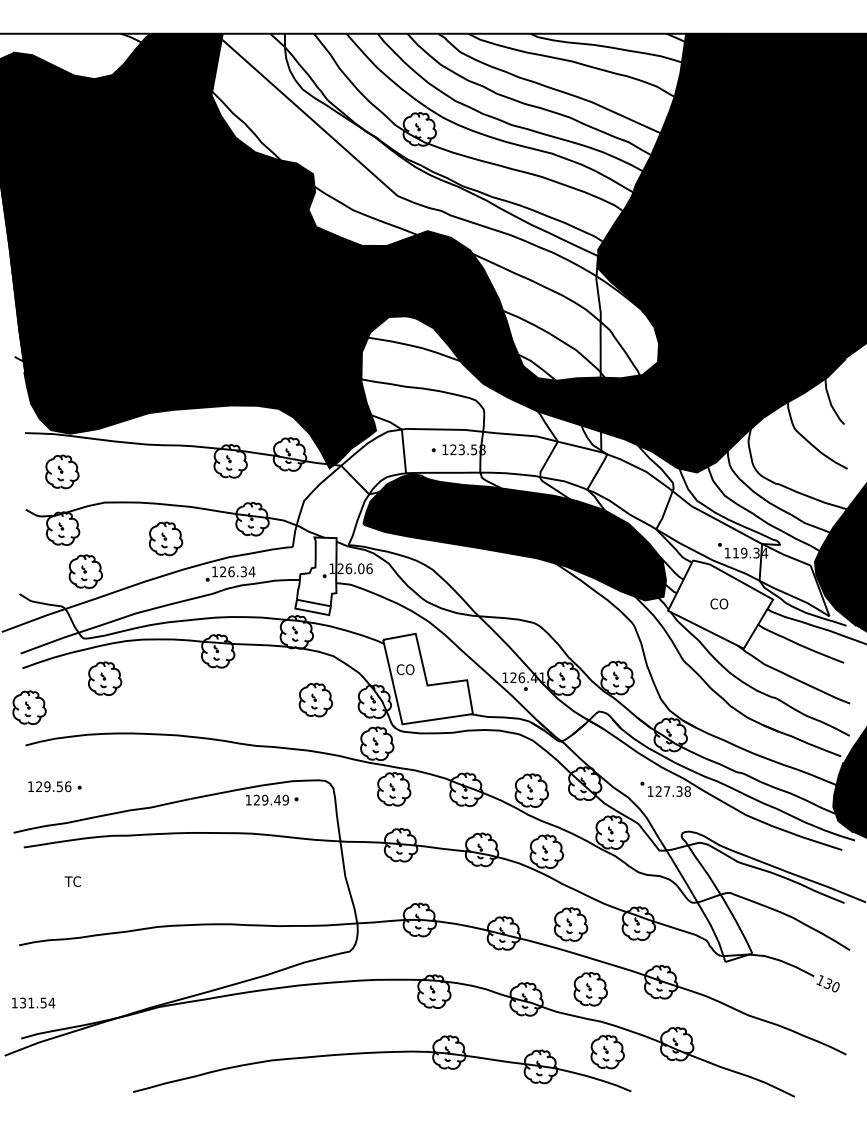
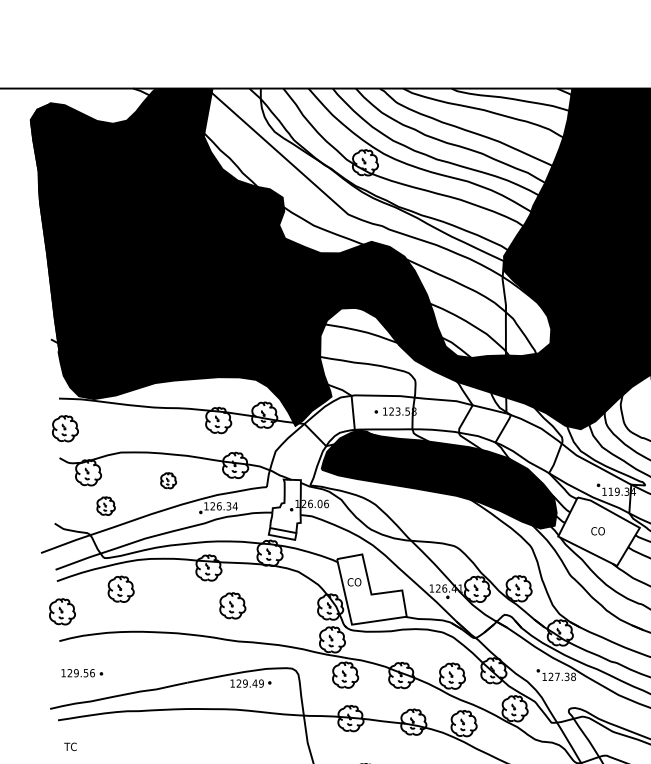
part: (62, 471) -> (65, 428), moved
part: (166, 538) -> (168, 480), size x0.6
part: (85, 571) -> (105, 506), size x0.7
part: (315, 699) -> (232, 605), moved
text: (72, 881) -> (70, 746), moved

